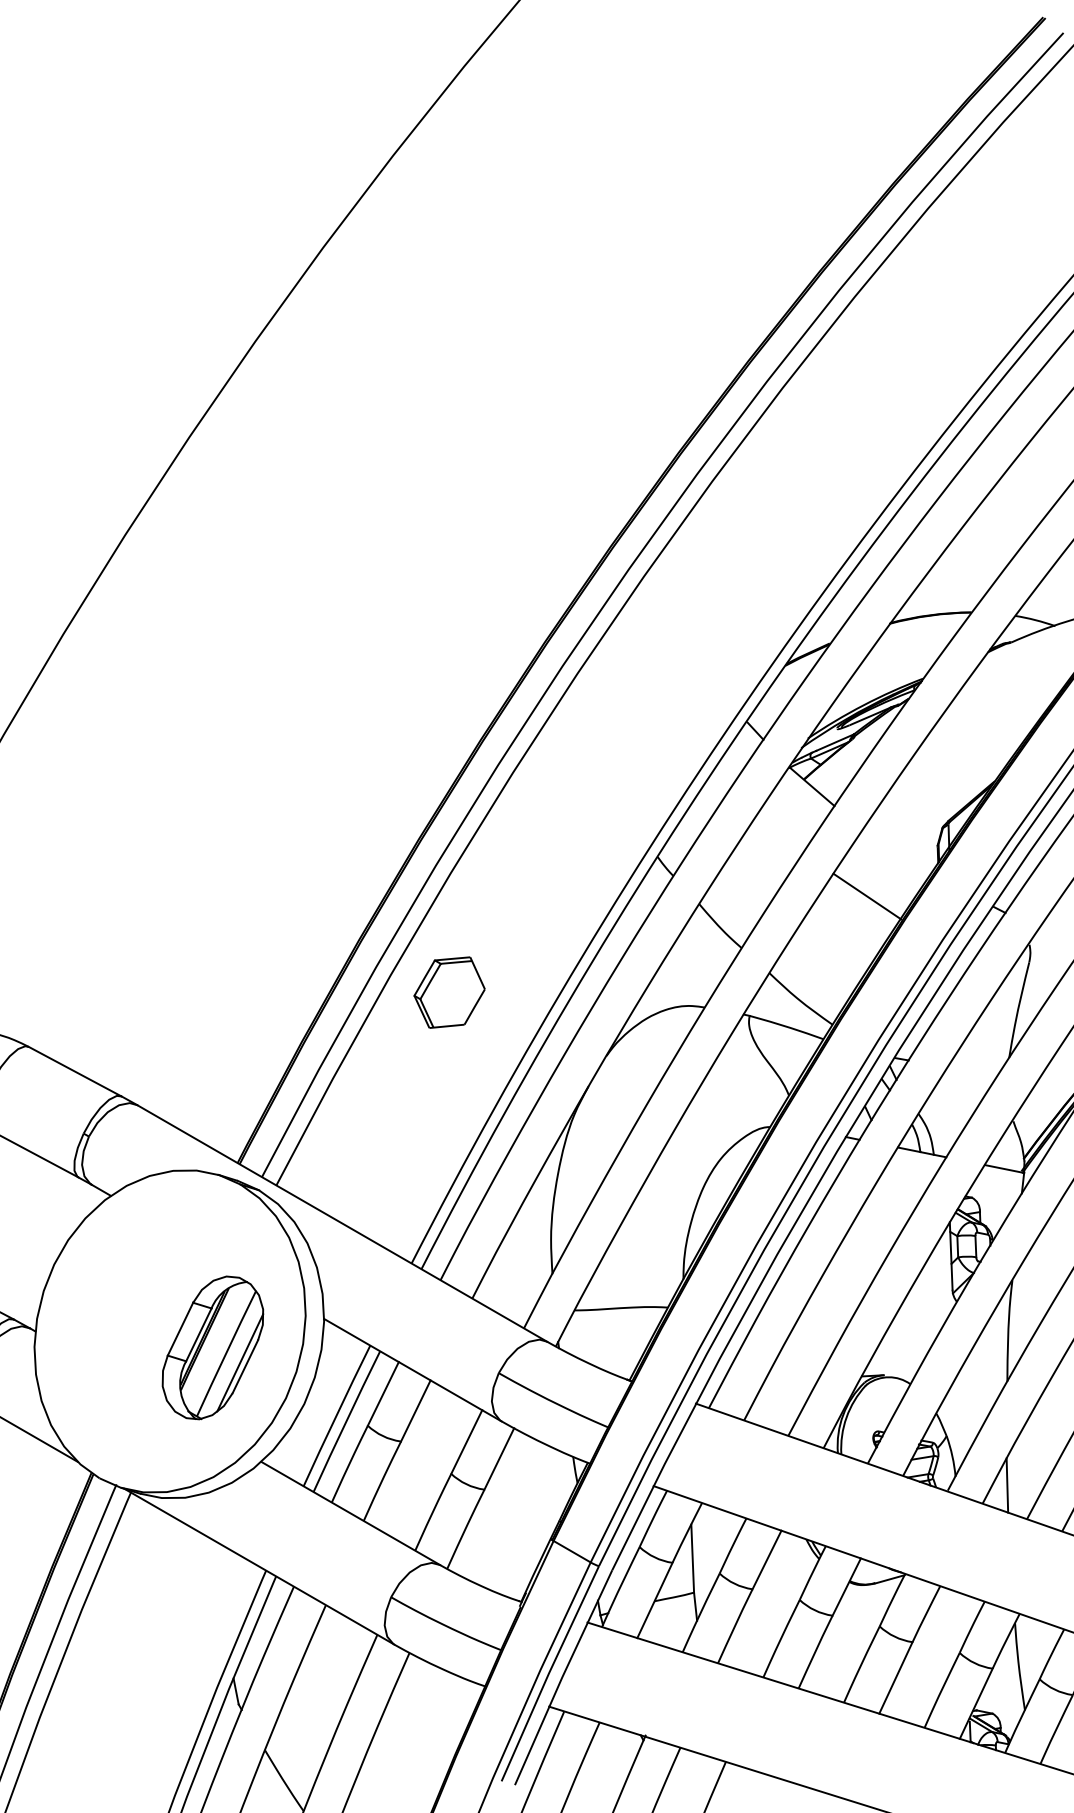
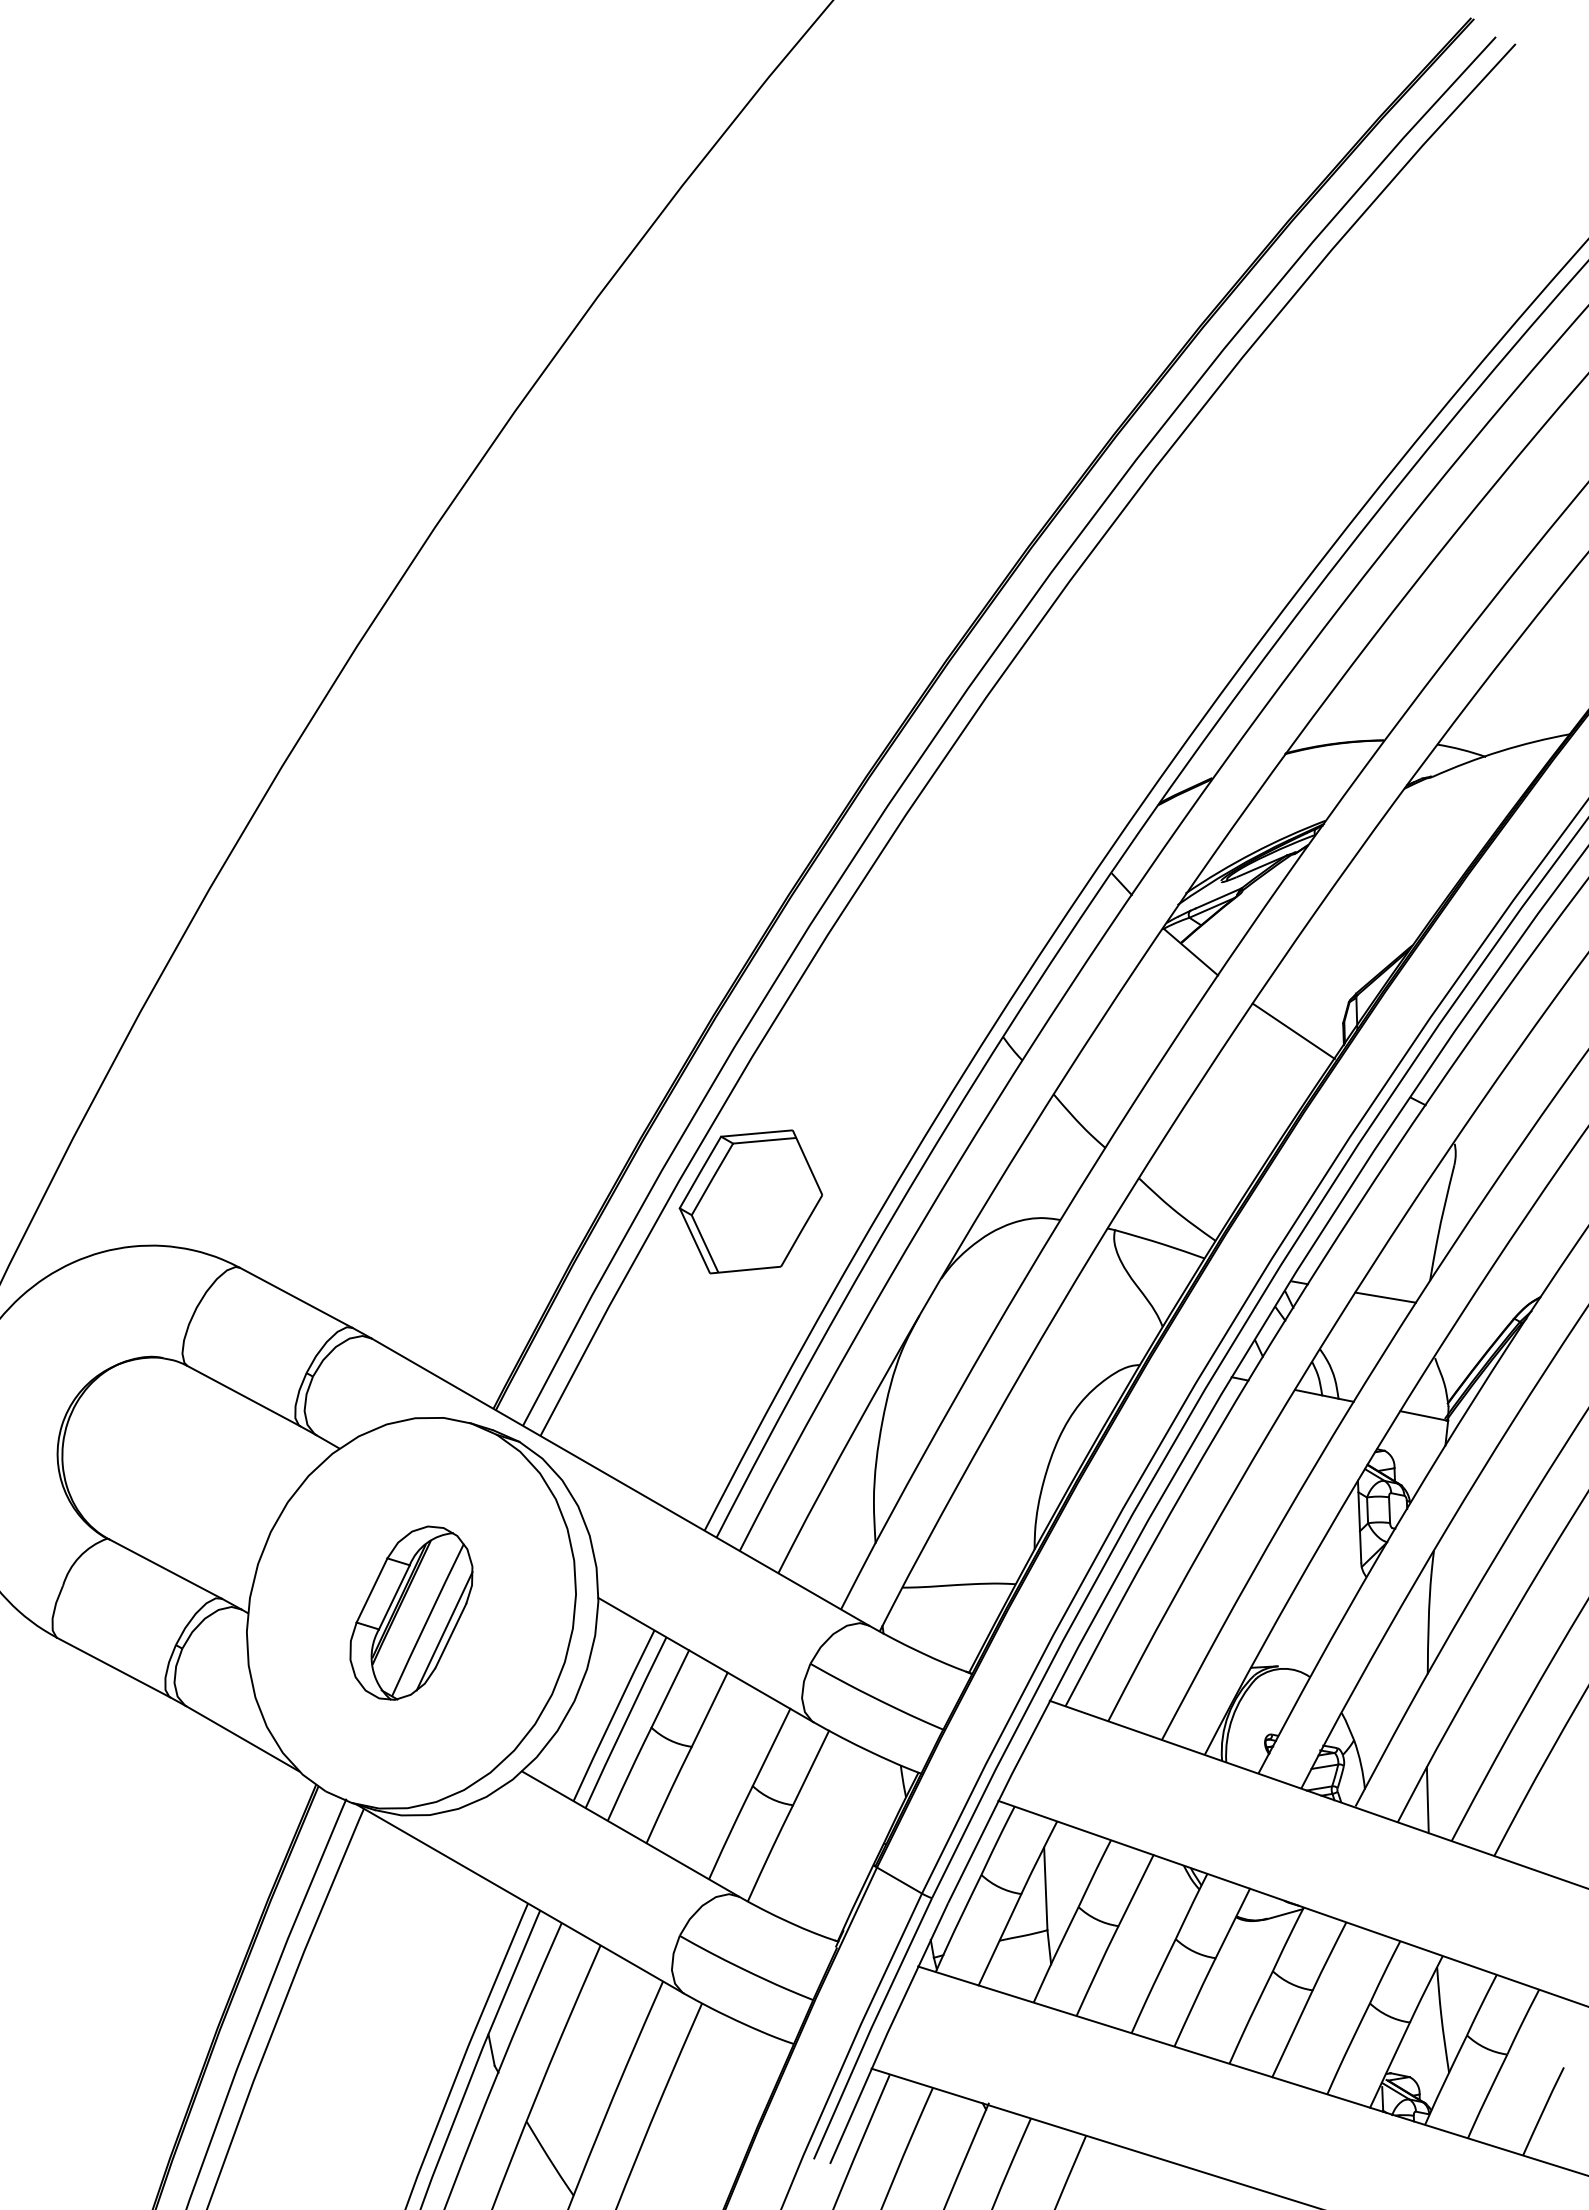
line: (867, 895) -> (1293, 1030), moved
part: (449, 992) -> (750, 1201), size x1.67
line: (972, 1071) -> (1385, 1297), added
part: (212, 1347) -> (411, 1612), moved

